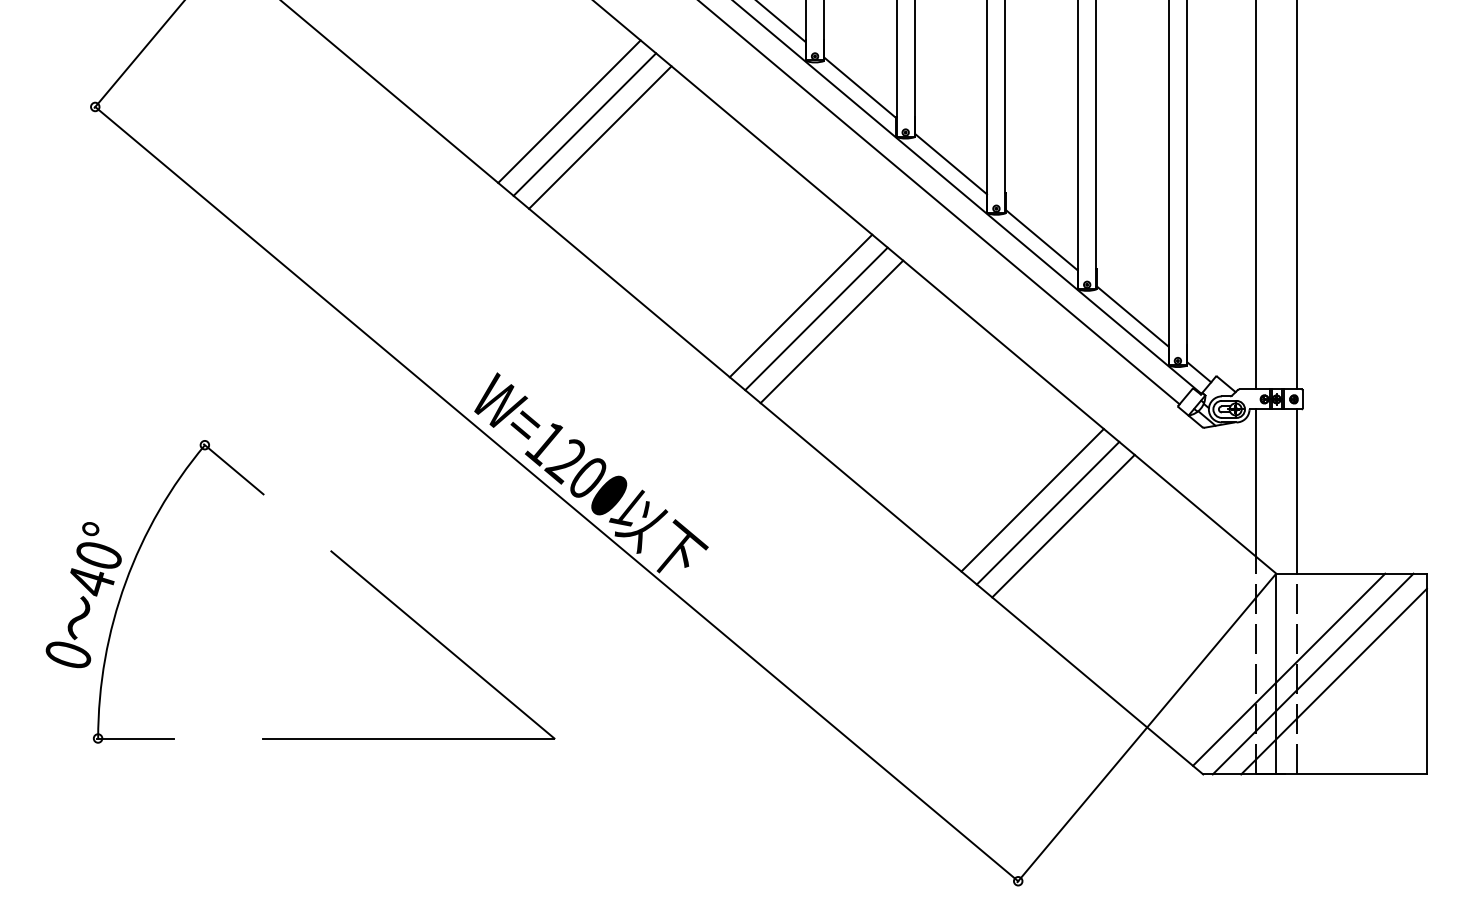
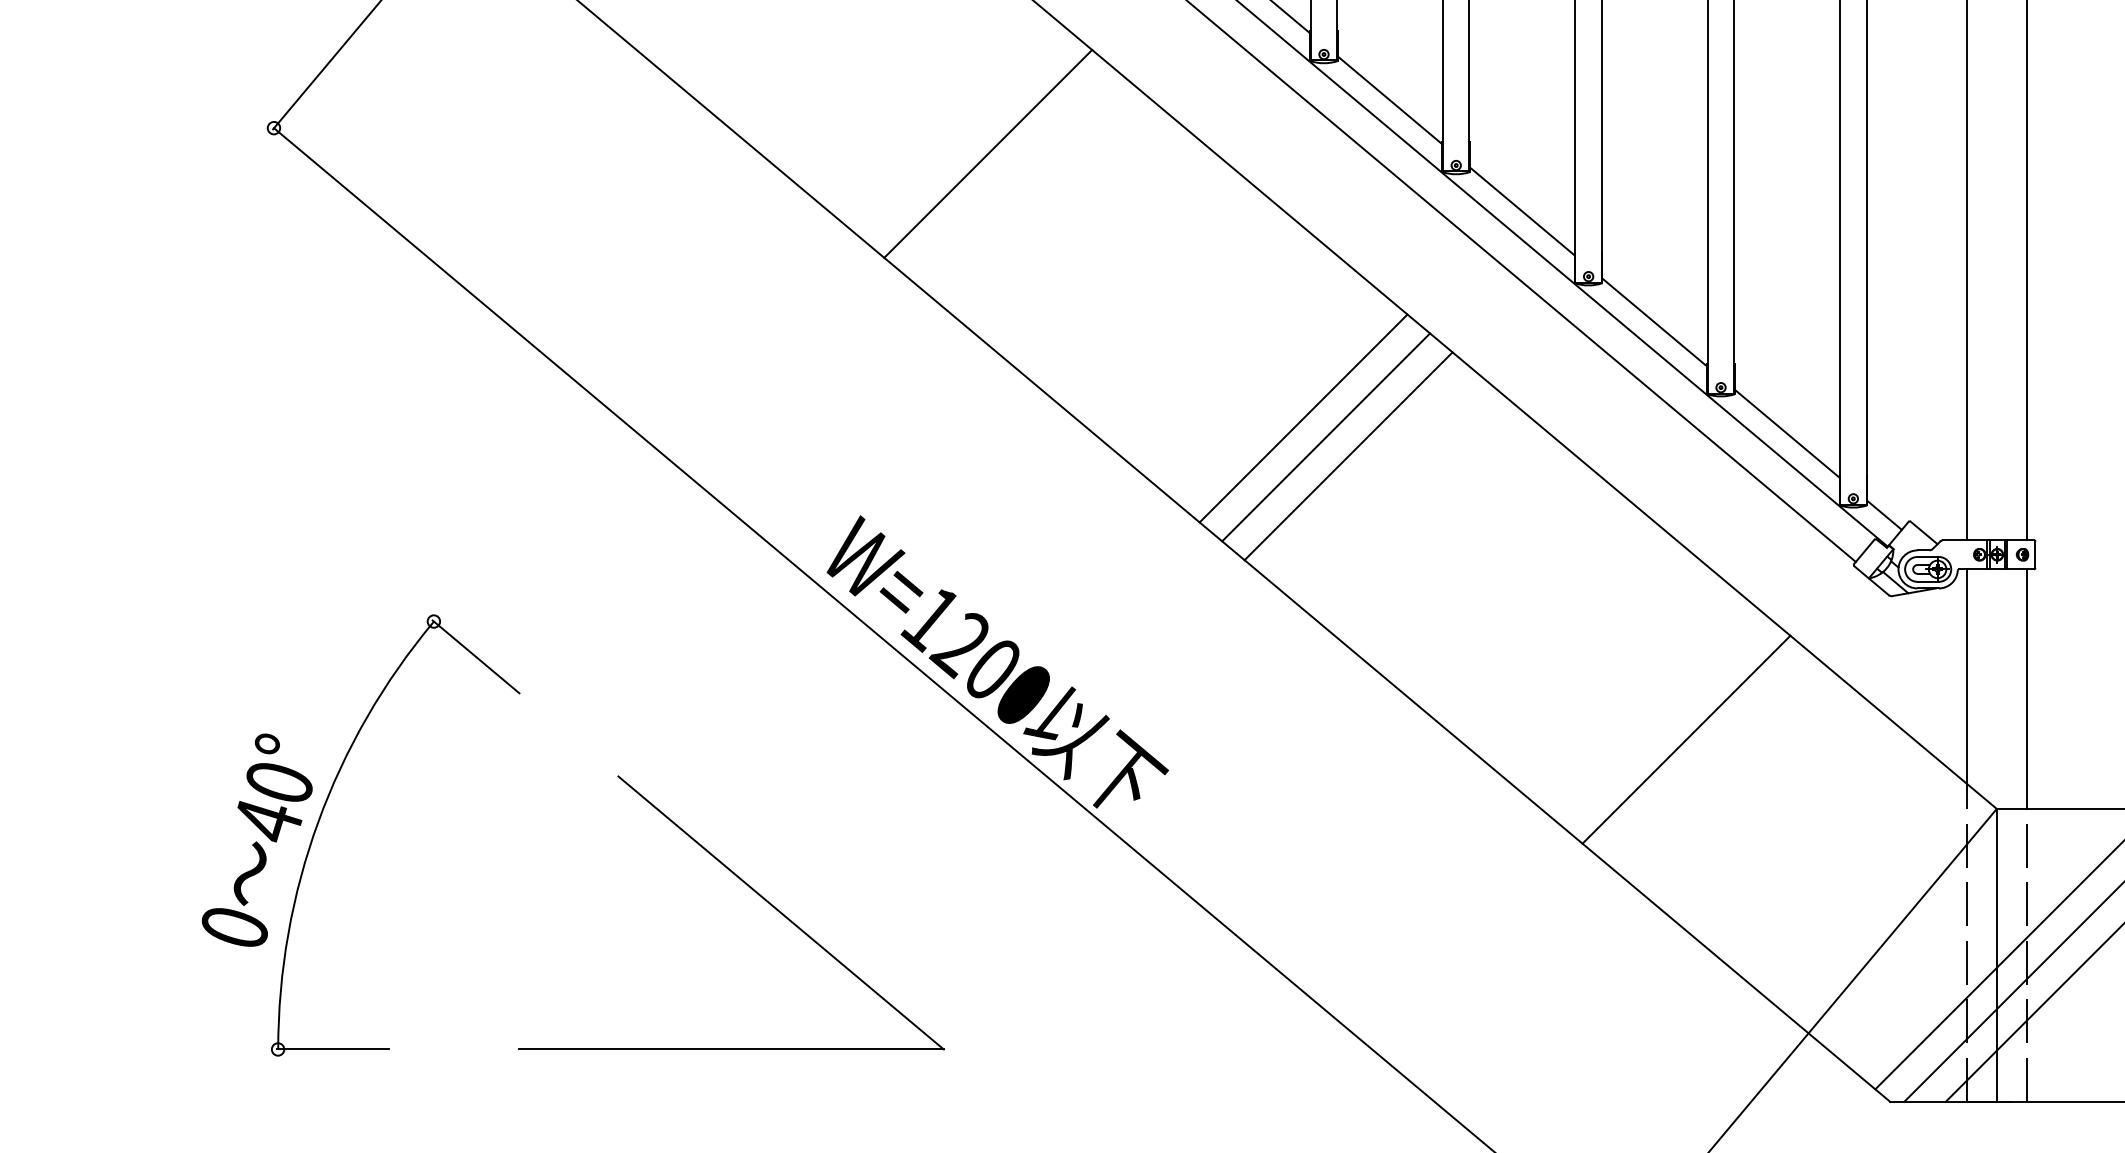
line: (569, 111) -> (965, 134), removed
line: (600, 137) -> (1011, 172), removed
line: (1032, 500) -> (1641, 702), removed
line: (1047, 512) -> (1663, 719), removed

